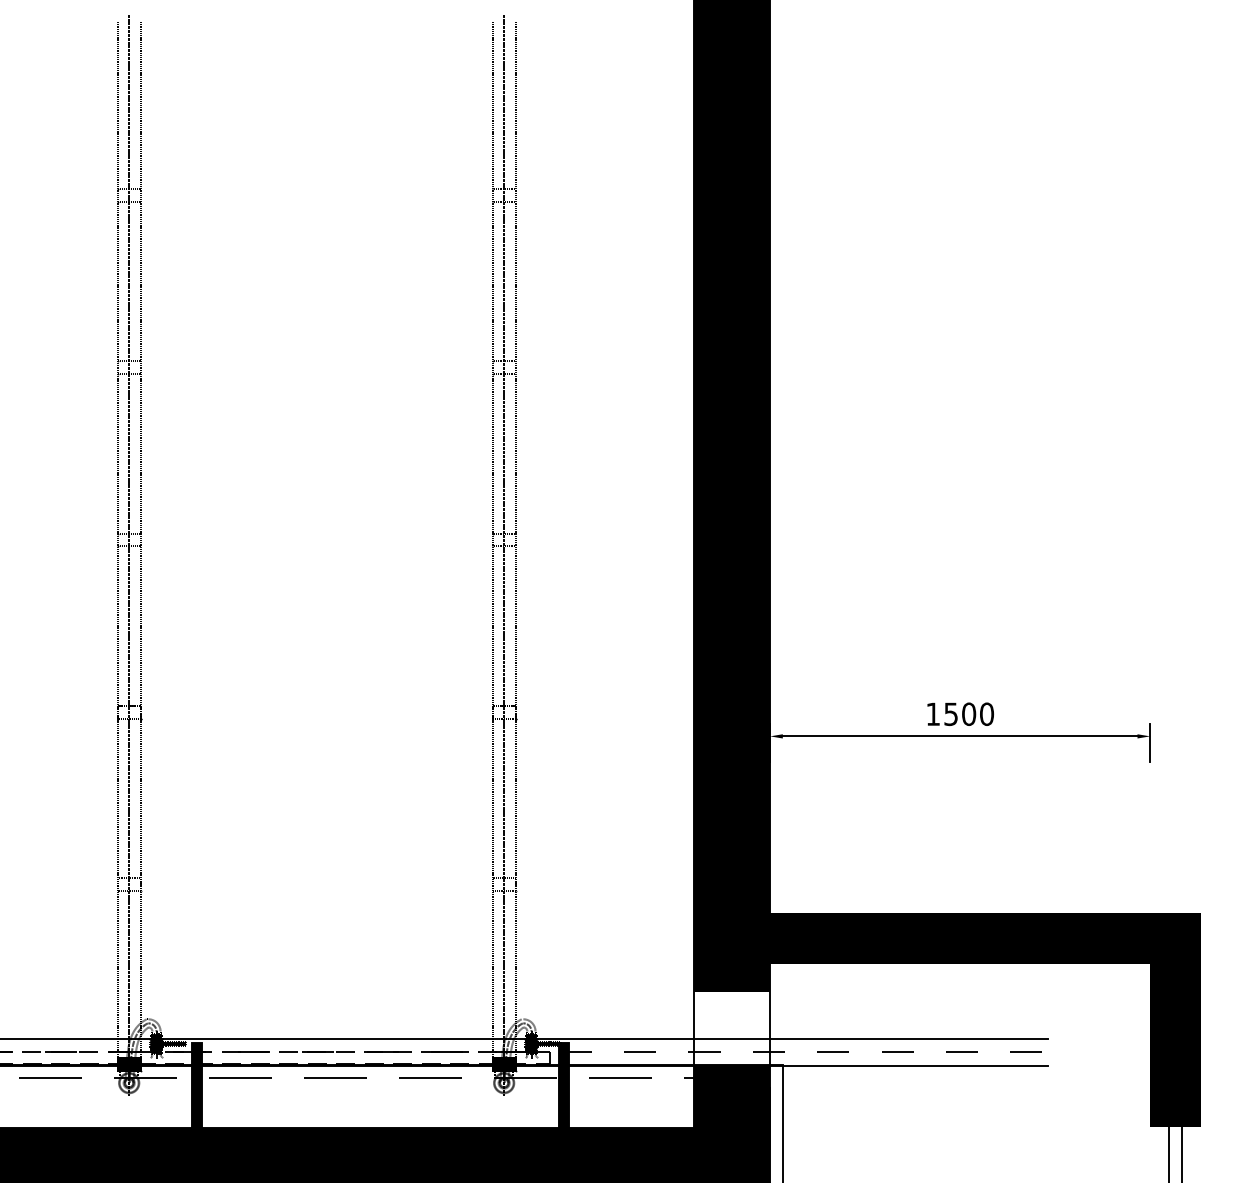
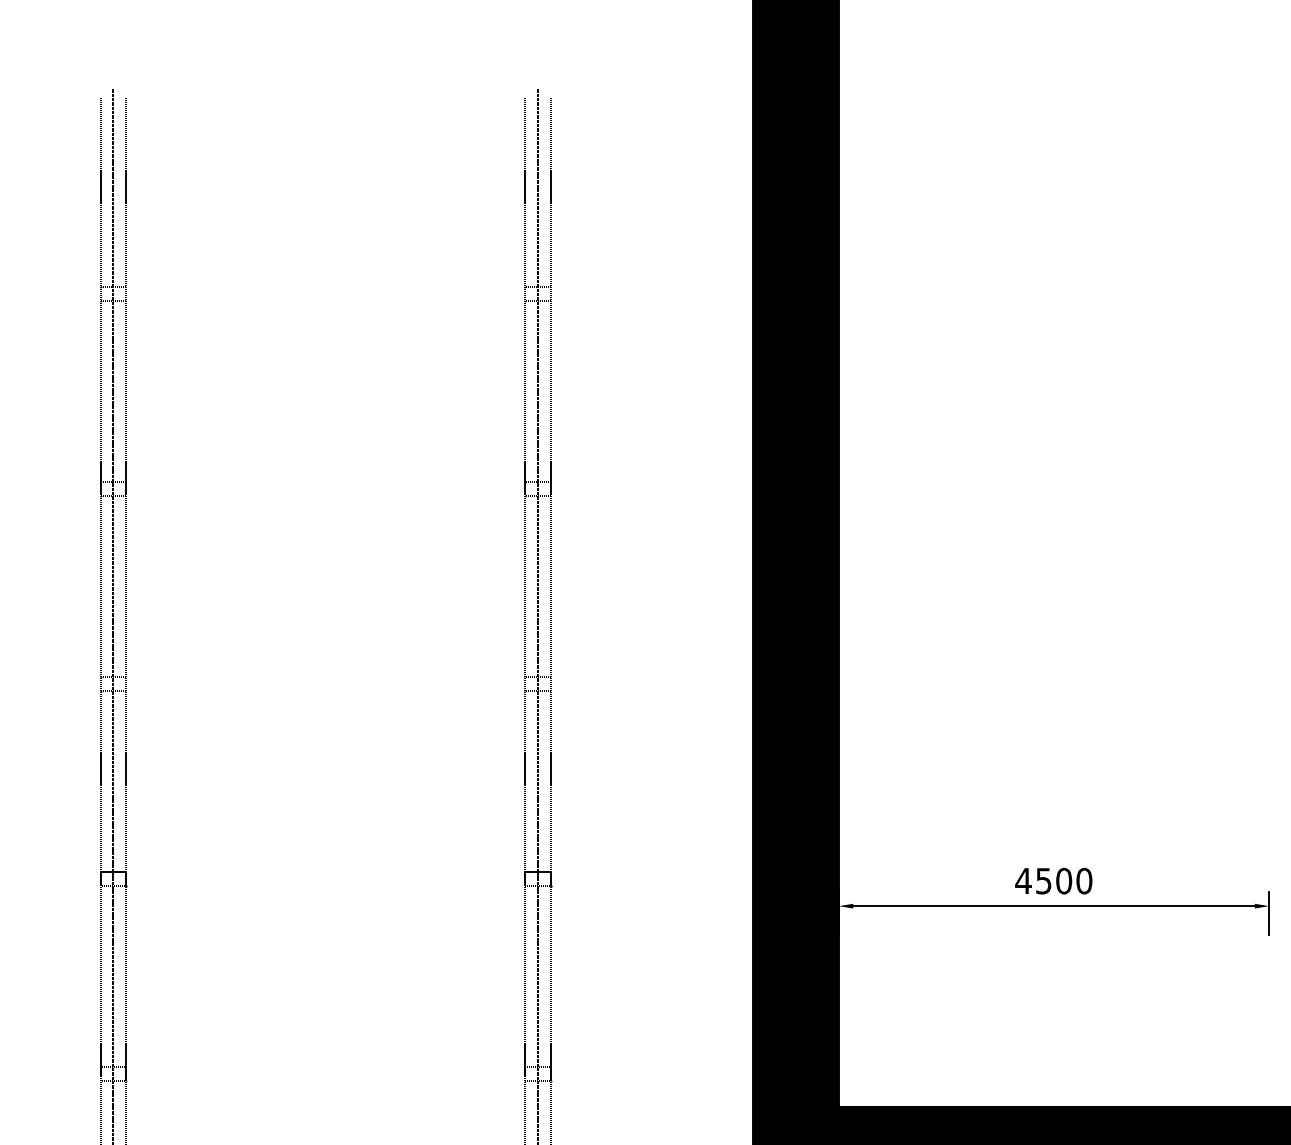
text: (932, 713) -> (1022, 880), 1500 -> 4500

